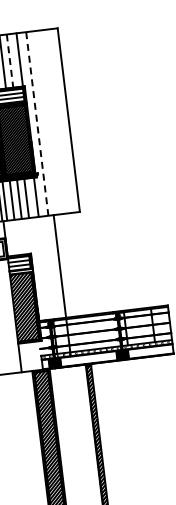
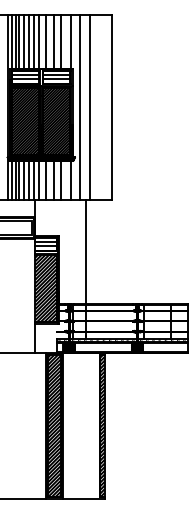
line: (9, 61) -> (60, 42), dashed -> solid
line: (47, 122) -> (90, 107), added
line: (37, 124) -> (80, 108), dashed -> solid

